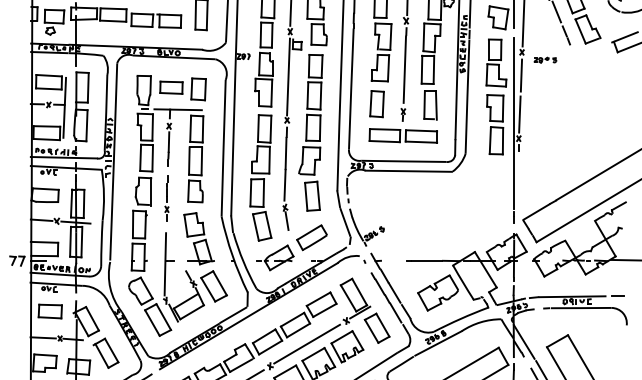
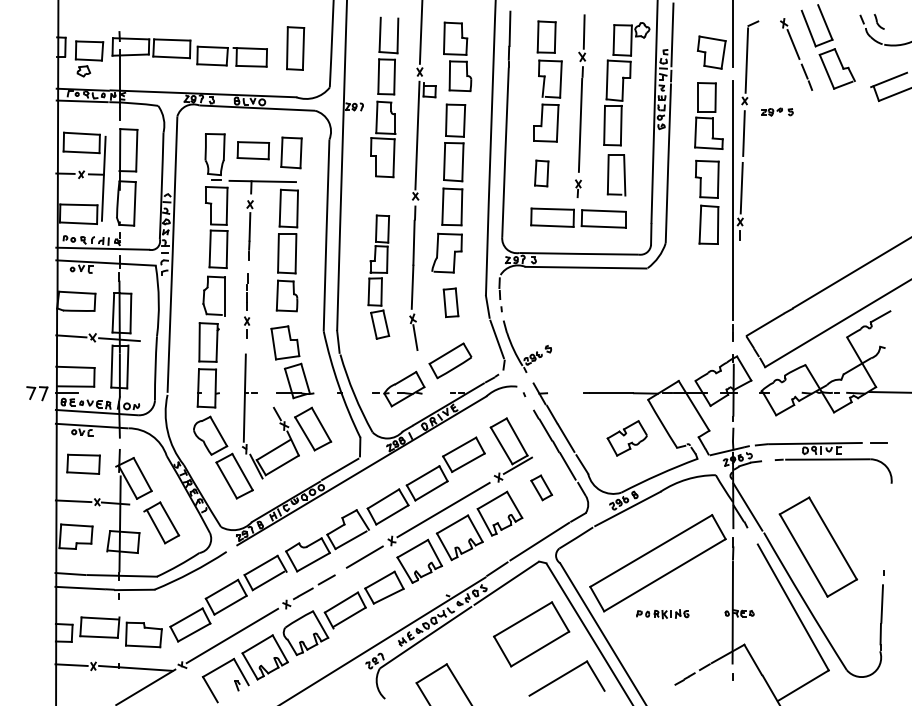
part: (376, 104) -> (541, 173), size x0.7
part: (260, 178) -> (378, 277), size x0.7
part: (312, 196) -> (450, 302), size x0.7
part: (438, 293) -> (627, 438), size x0.7
part: (376, 328) -> (541, 487), size x0.6

